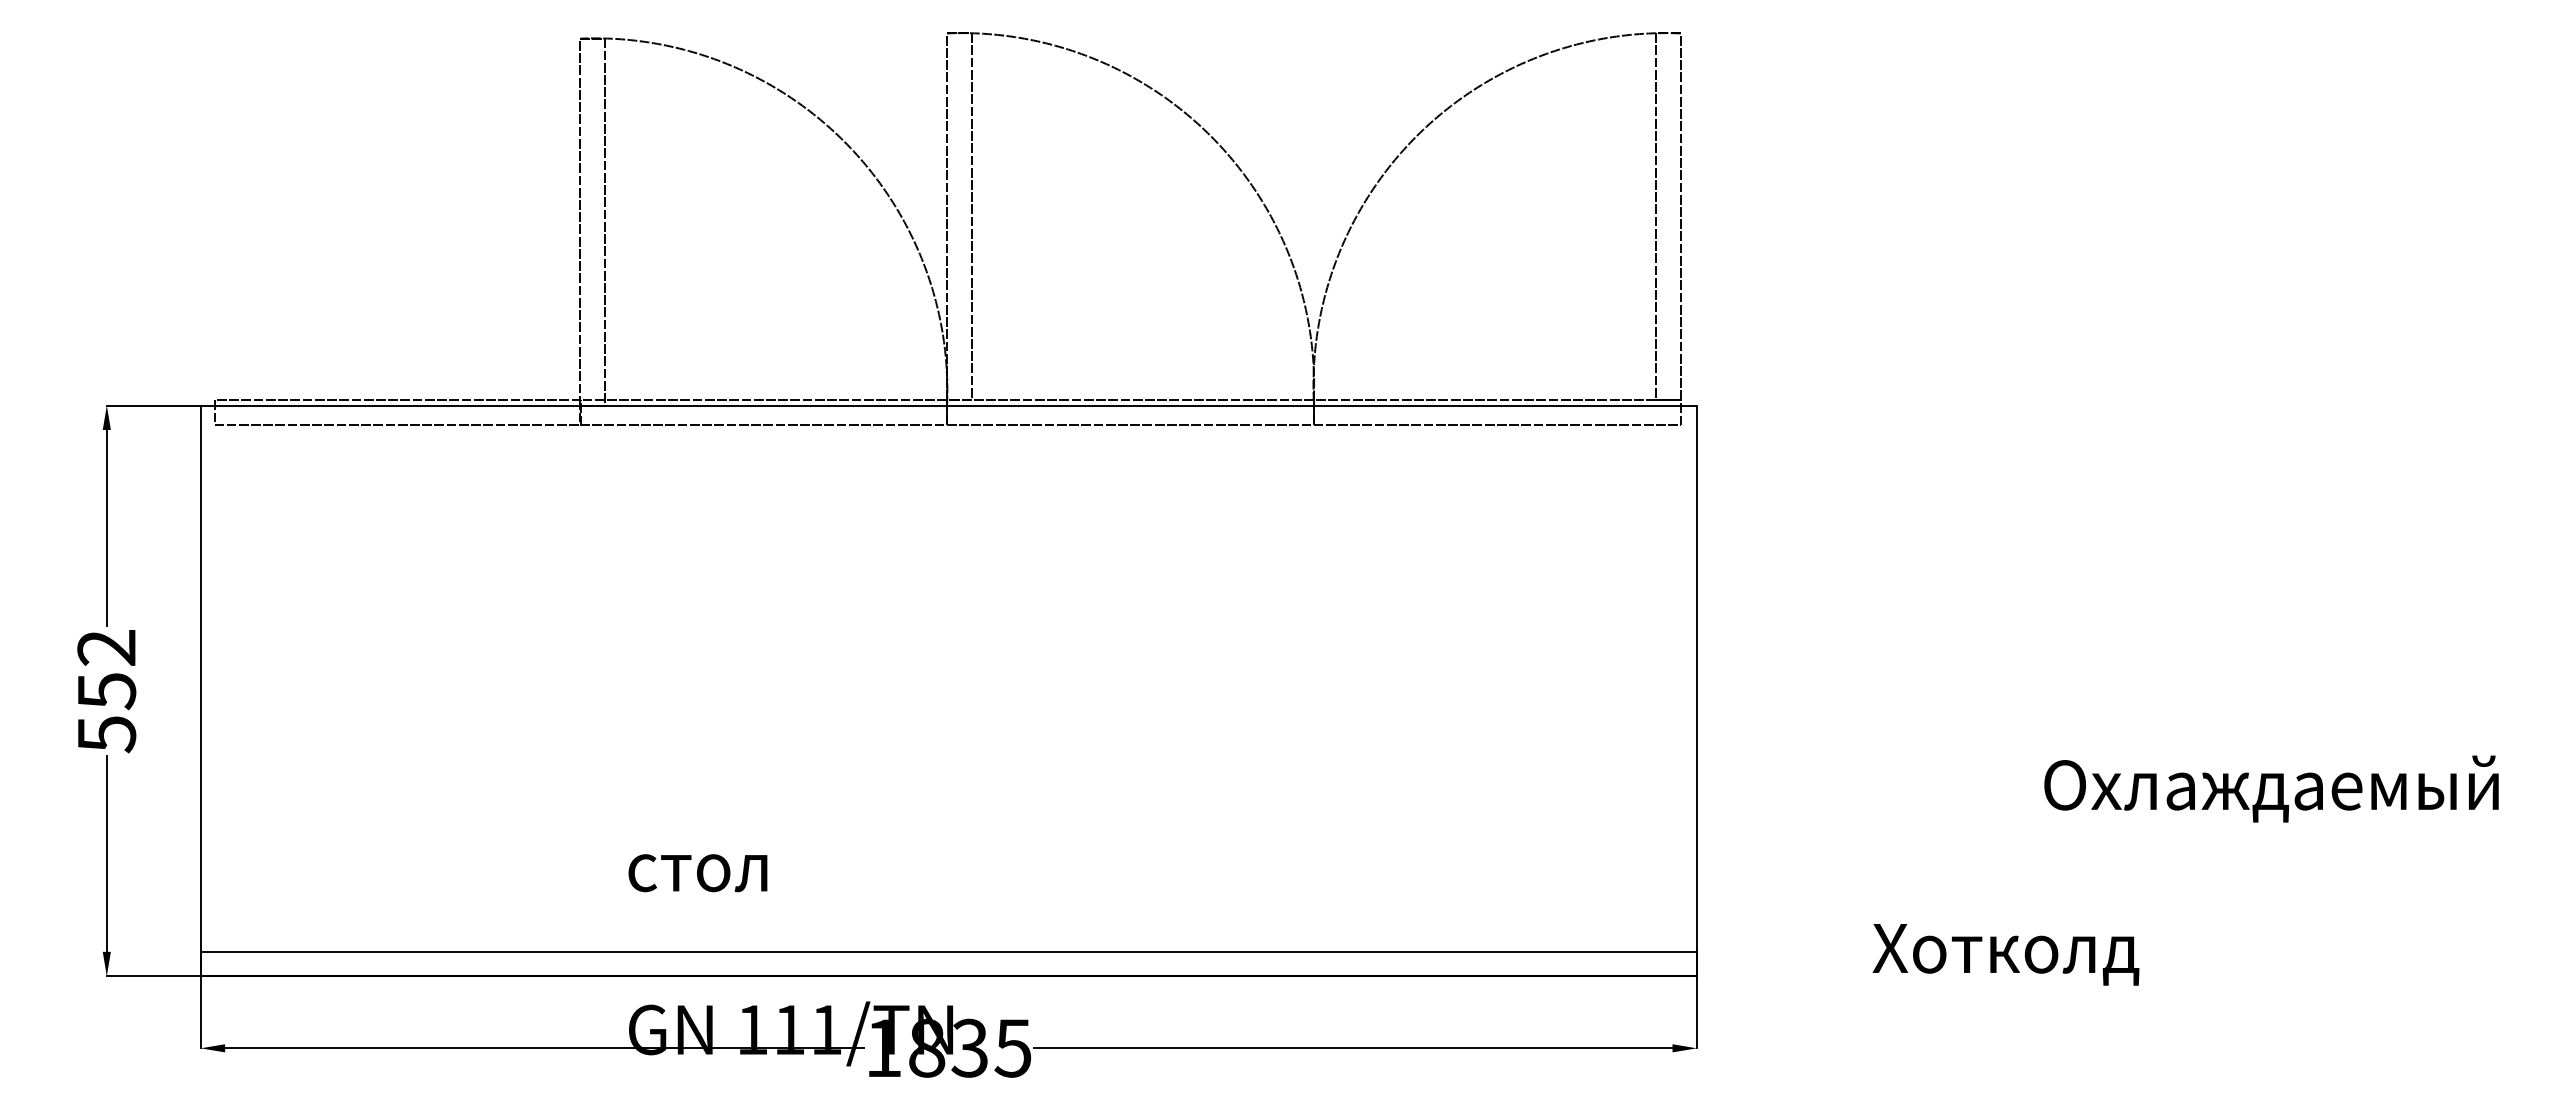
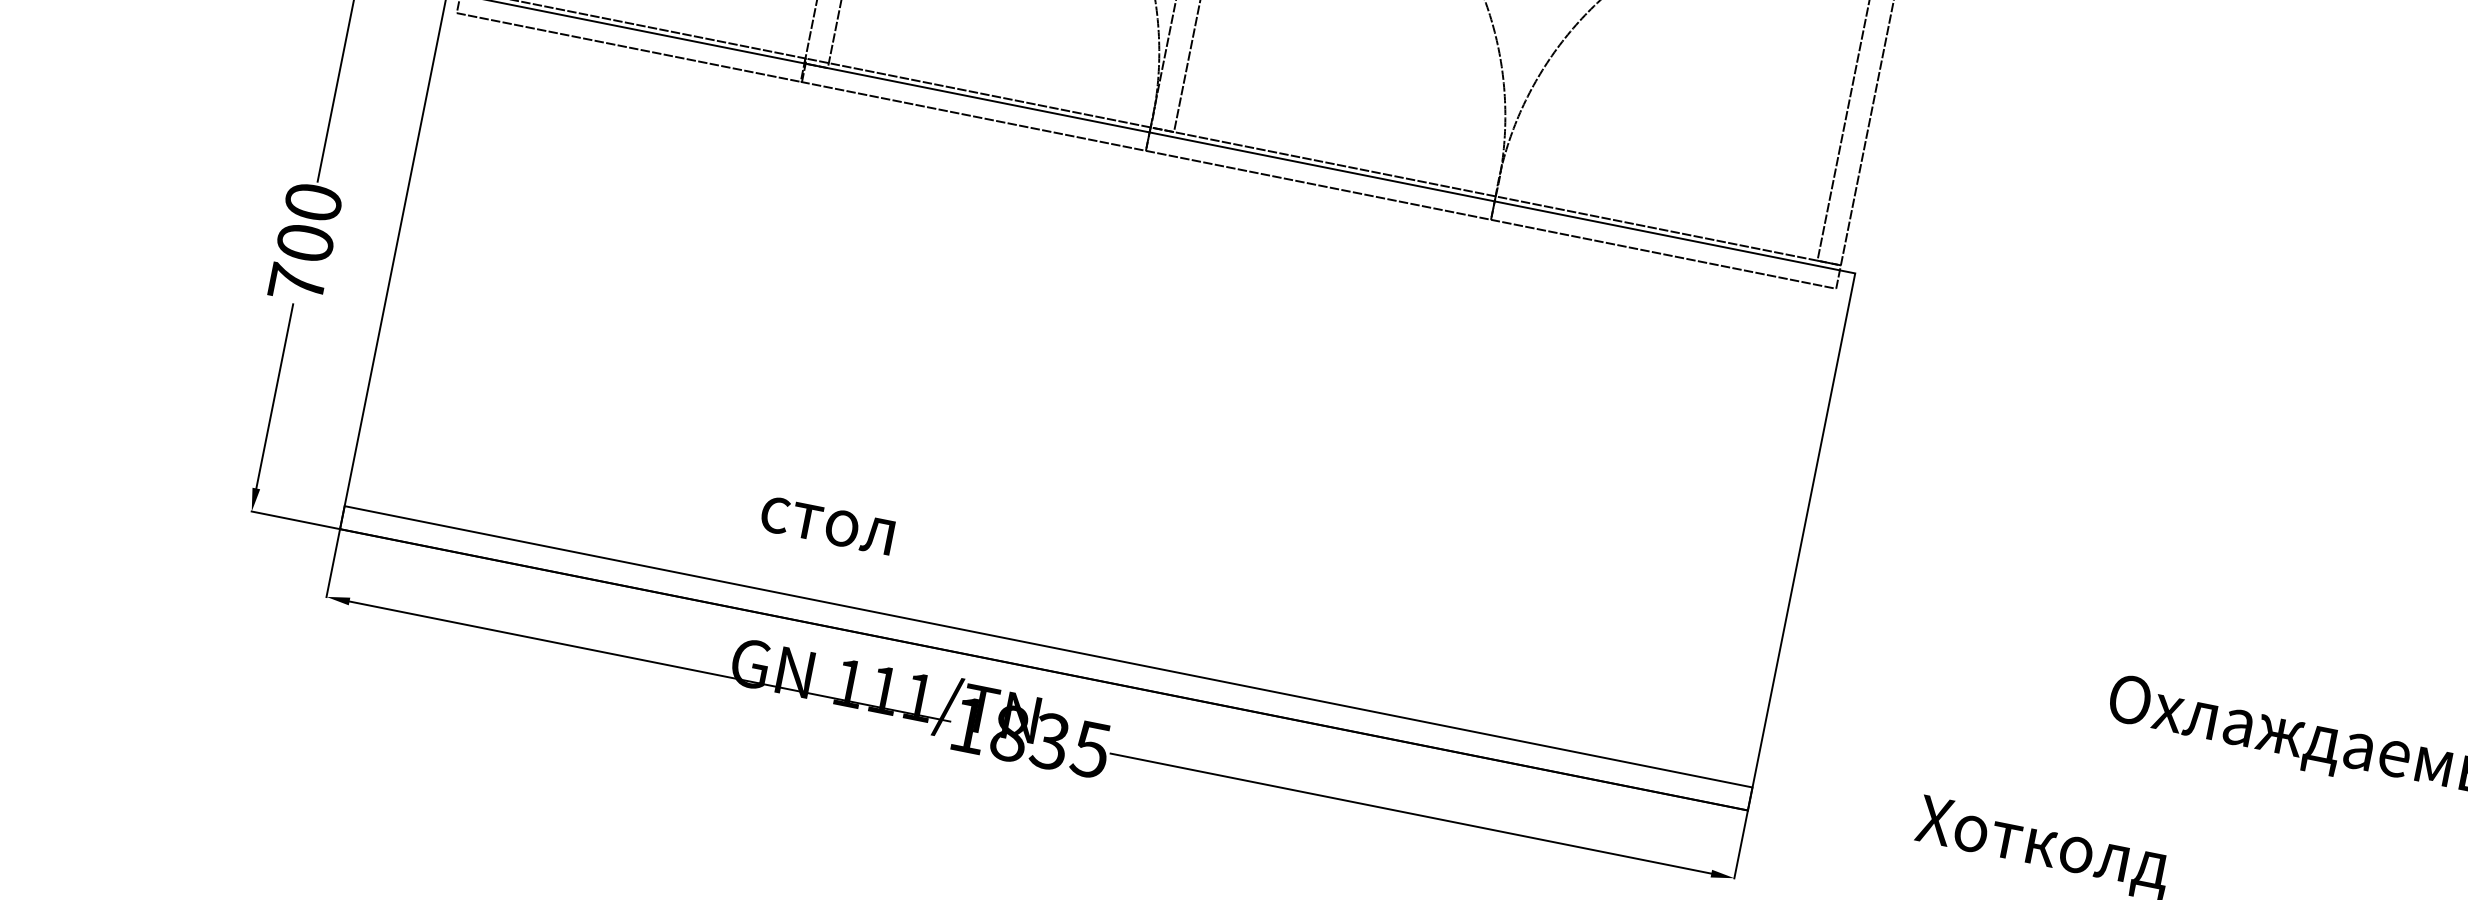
text: (106, 691) -> (304, 243), 552 -> 700

